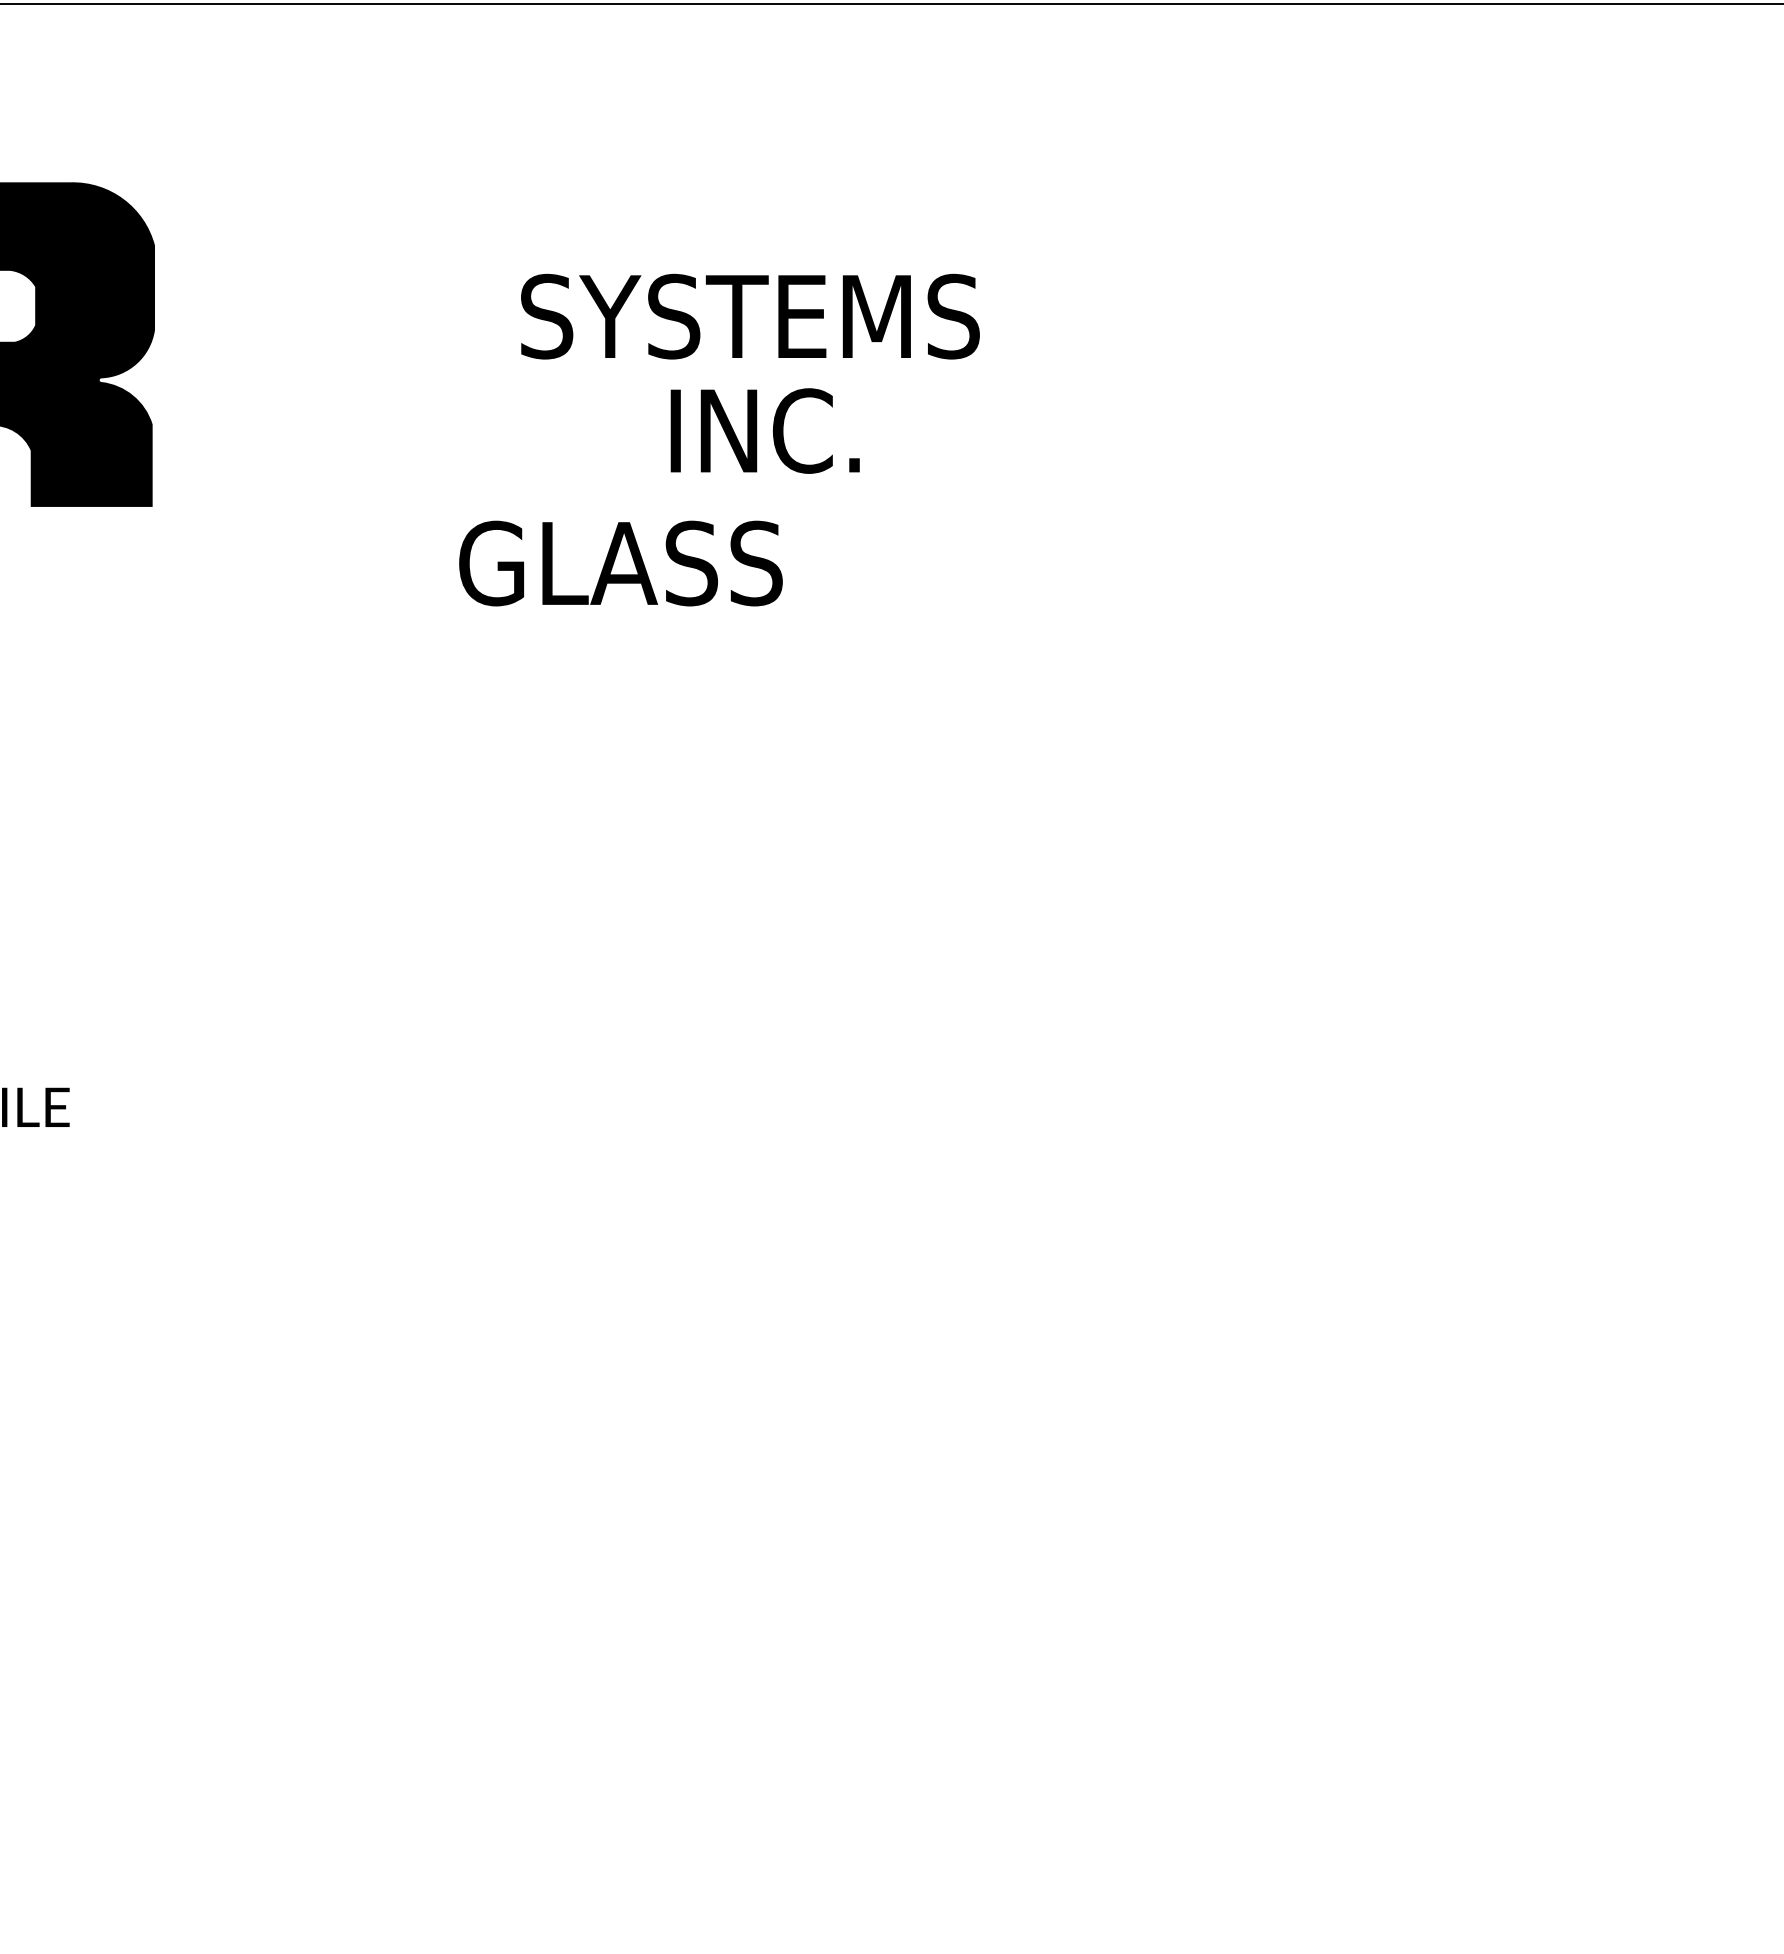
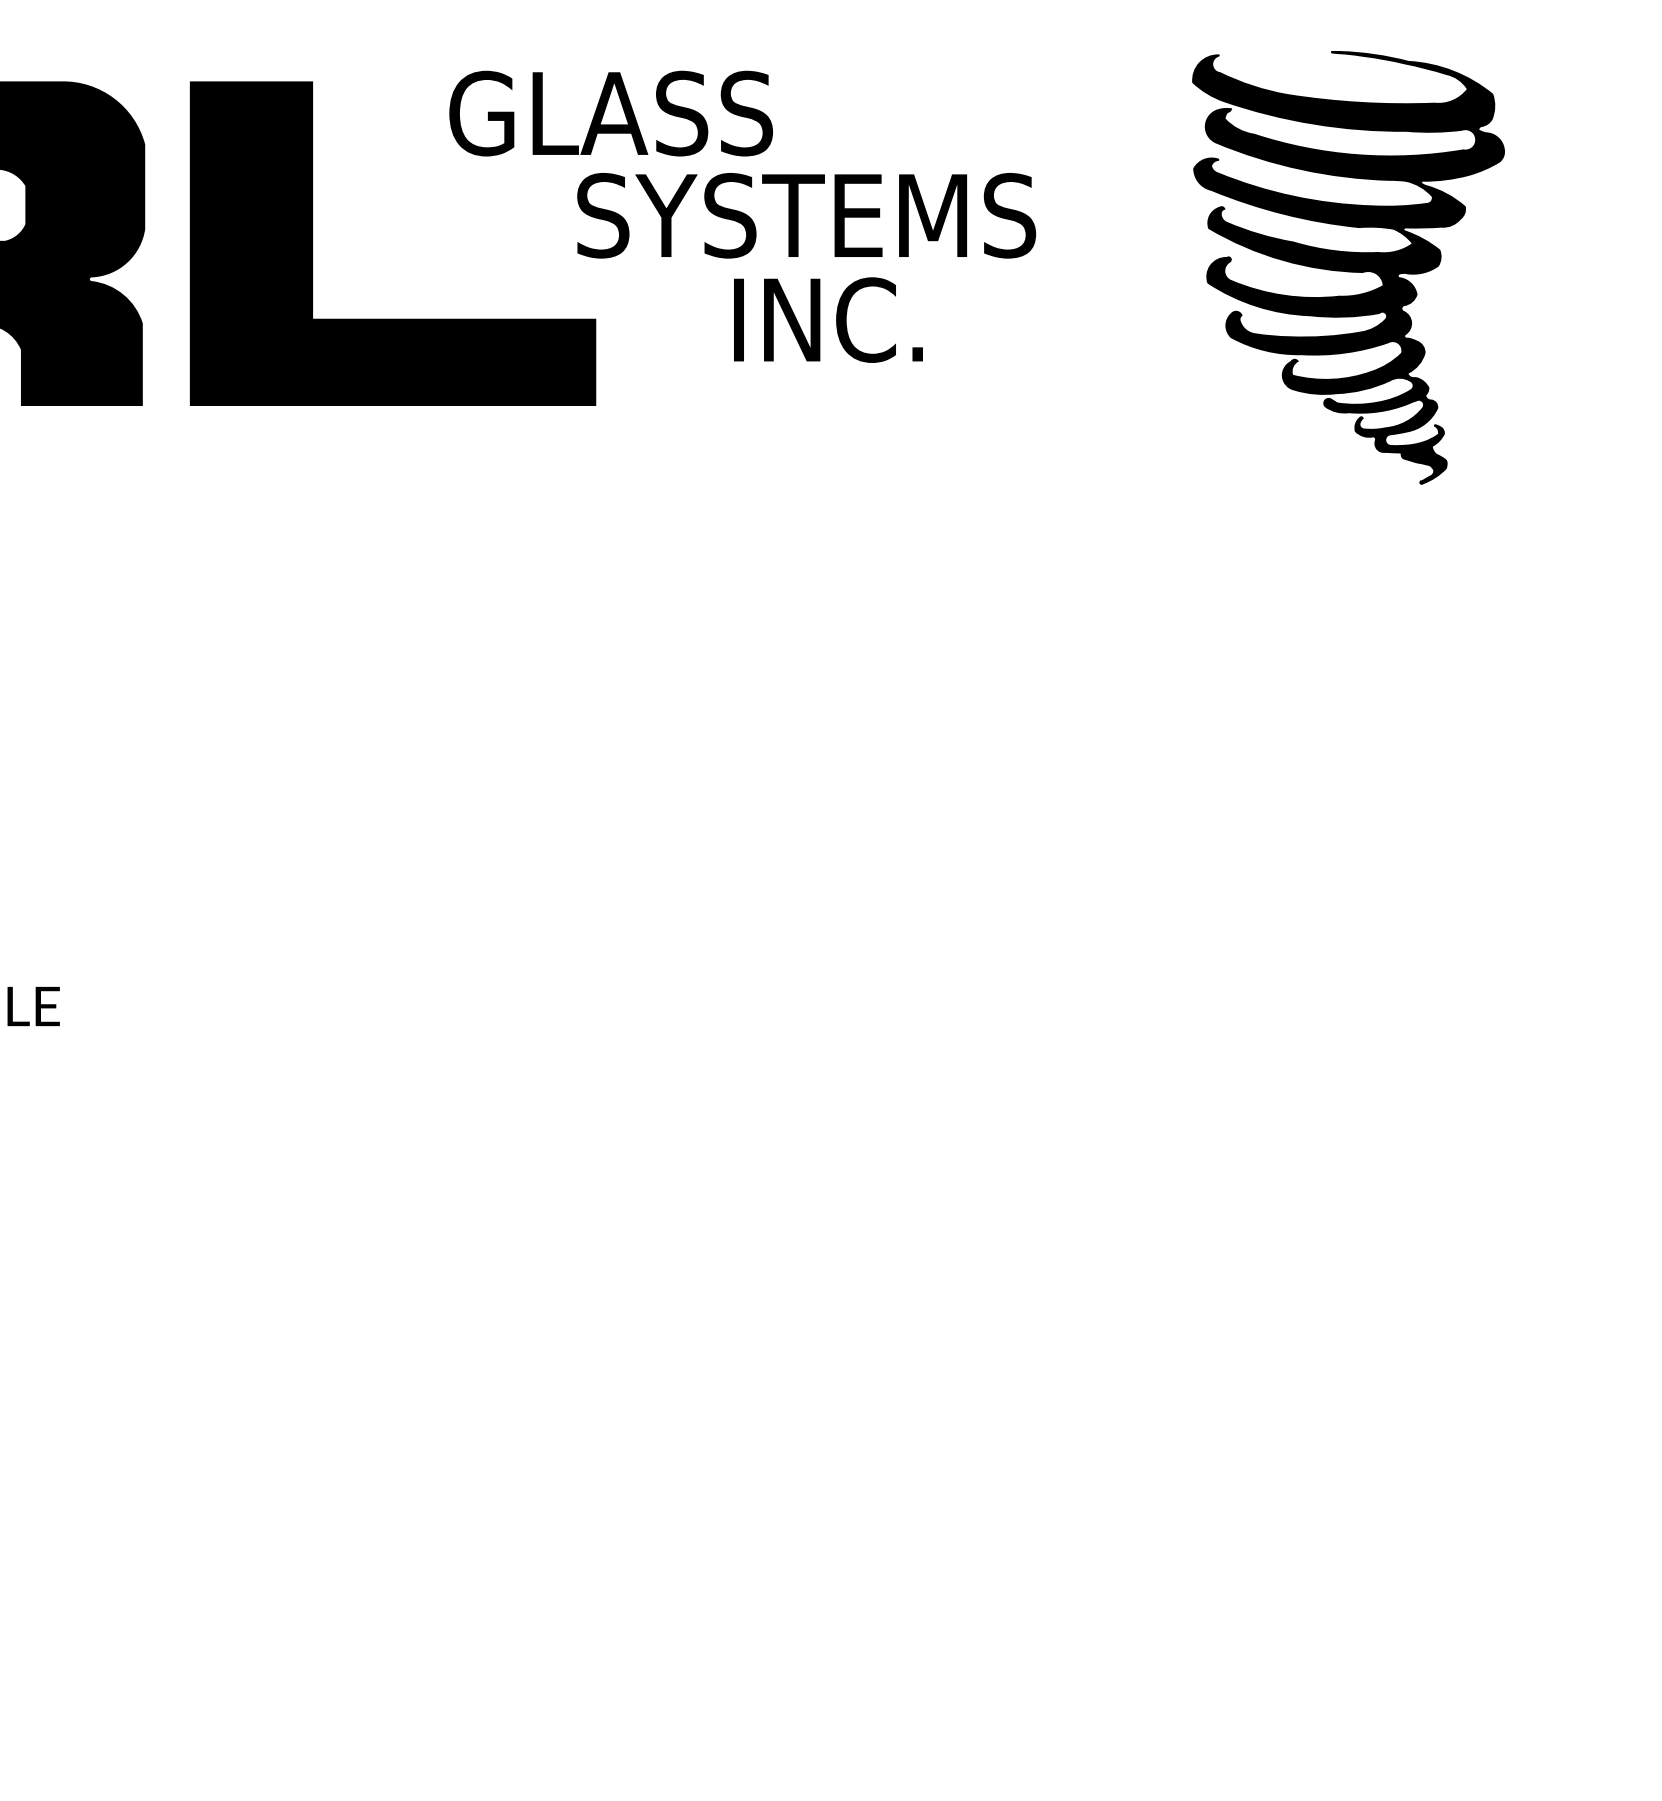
text: (750, 316) -> (806, 215), moved
fill: (402, 344) -> (392, 243), added
fill: (1357, 368) -> (1347, 267), added
text: (764, 430) -> (827, 319), moved
text: (620, 563) -> (610, 113), moved

